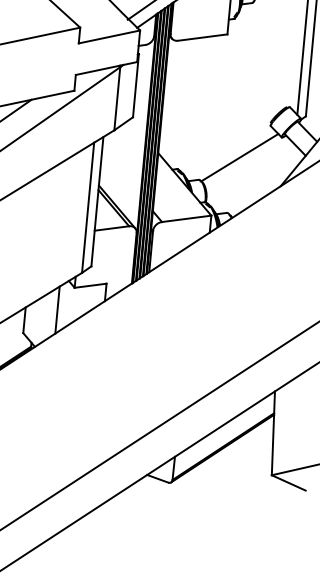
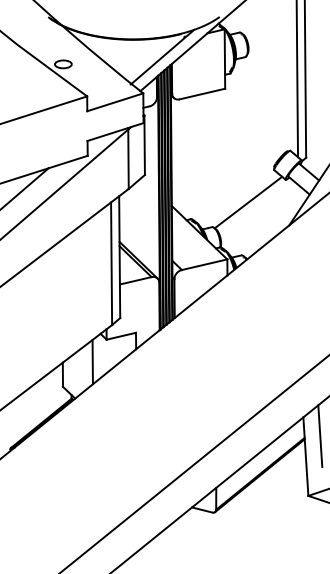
line: (291, 412) -> (320, 435), added

